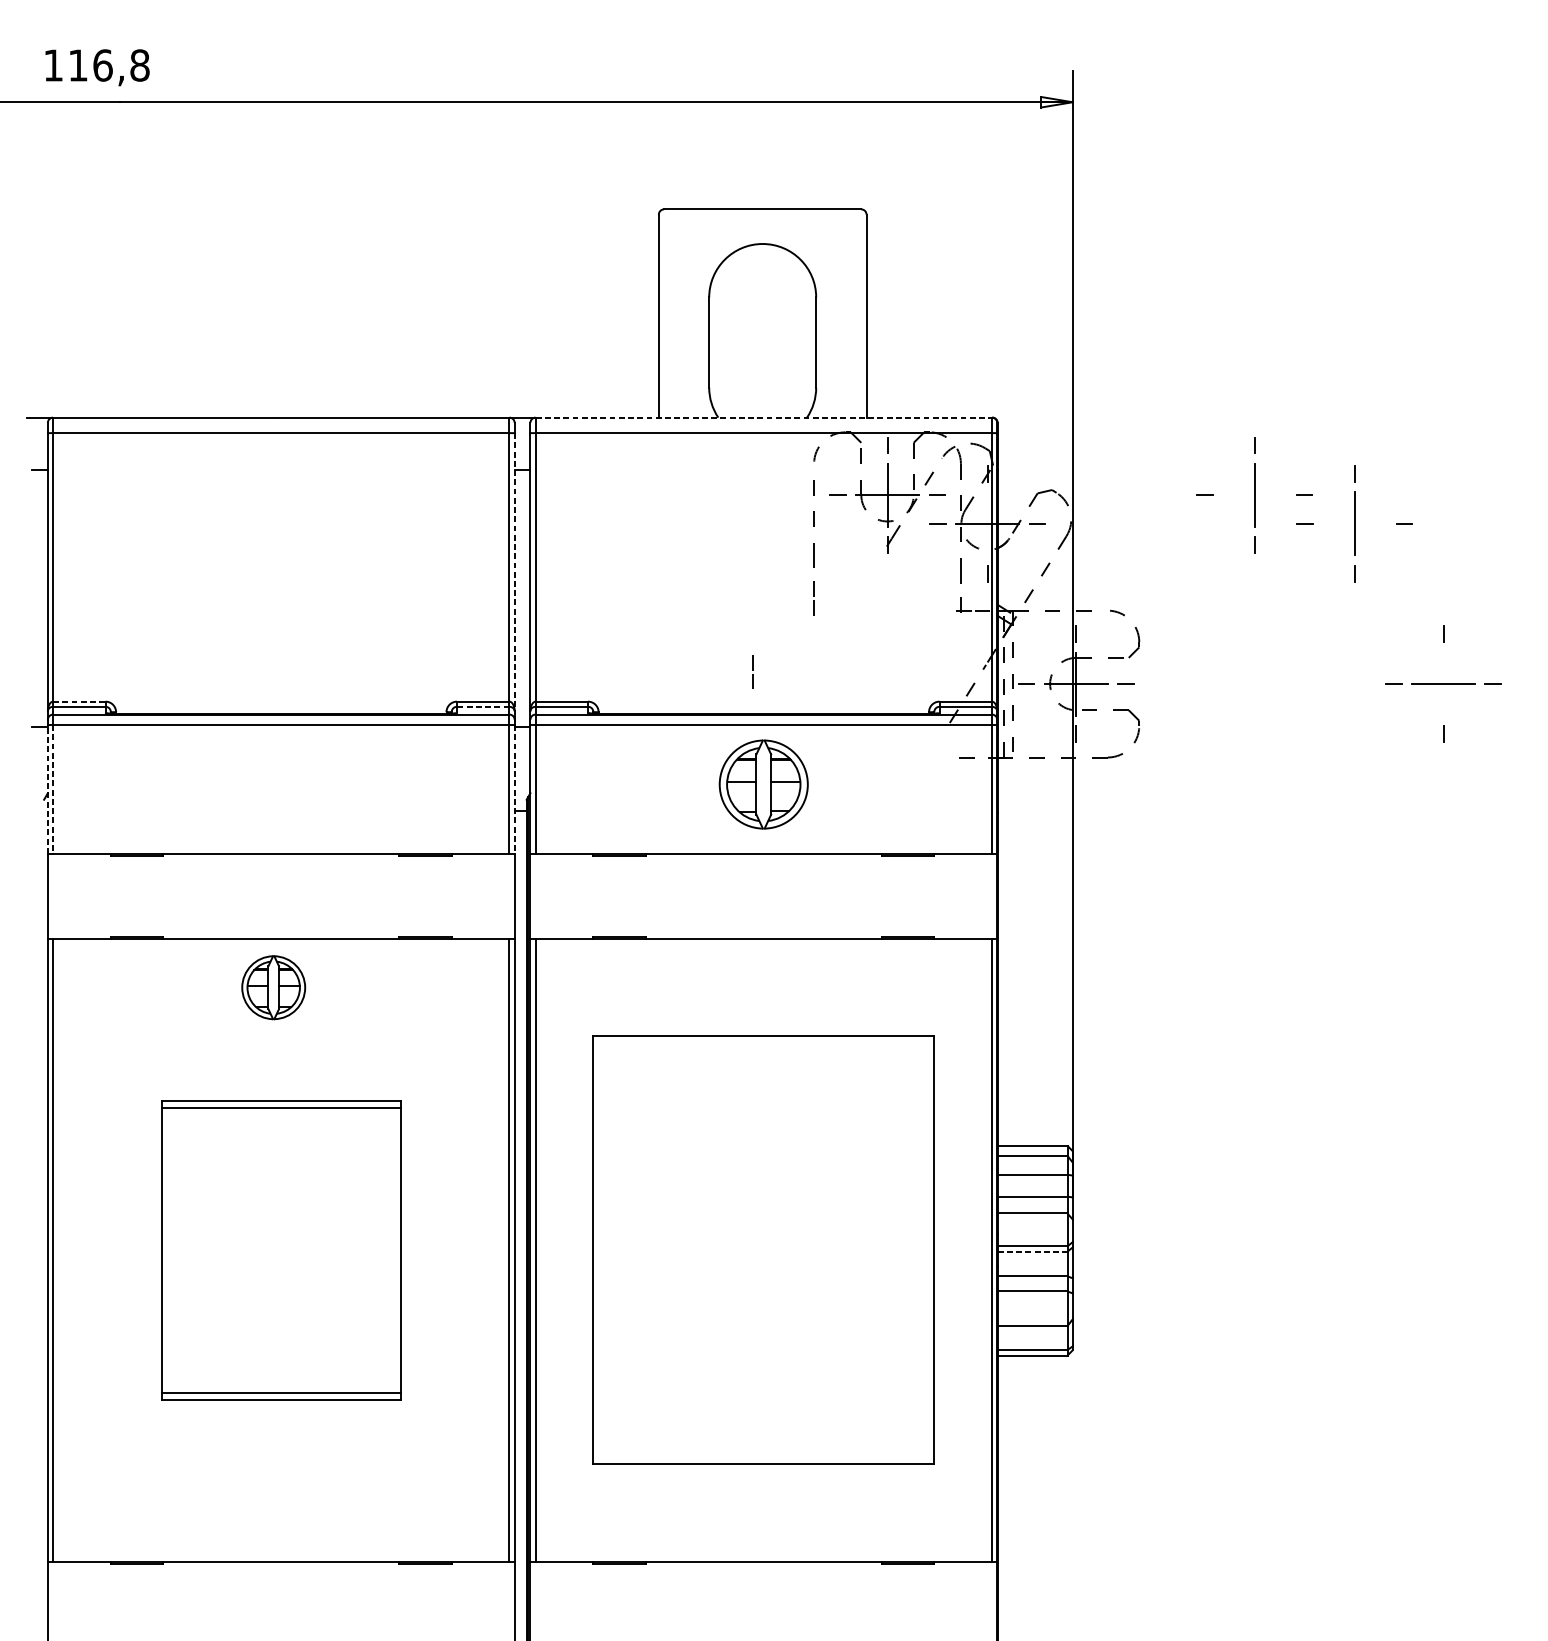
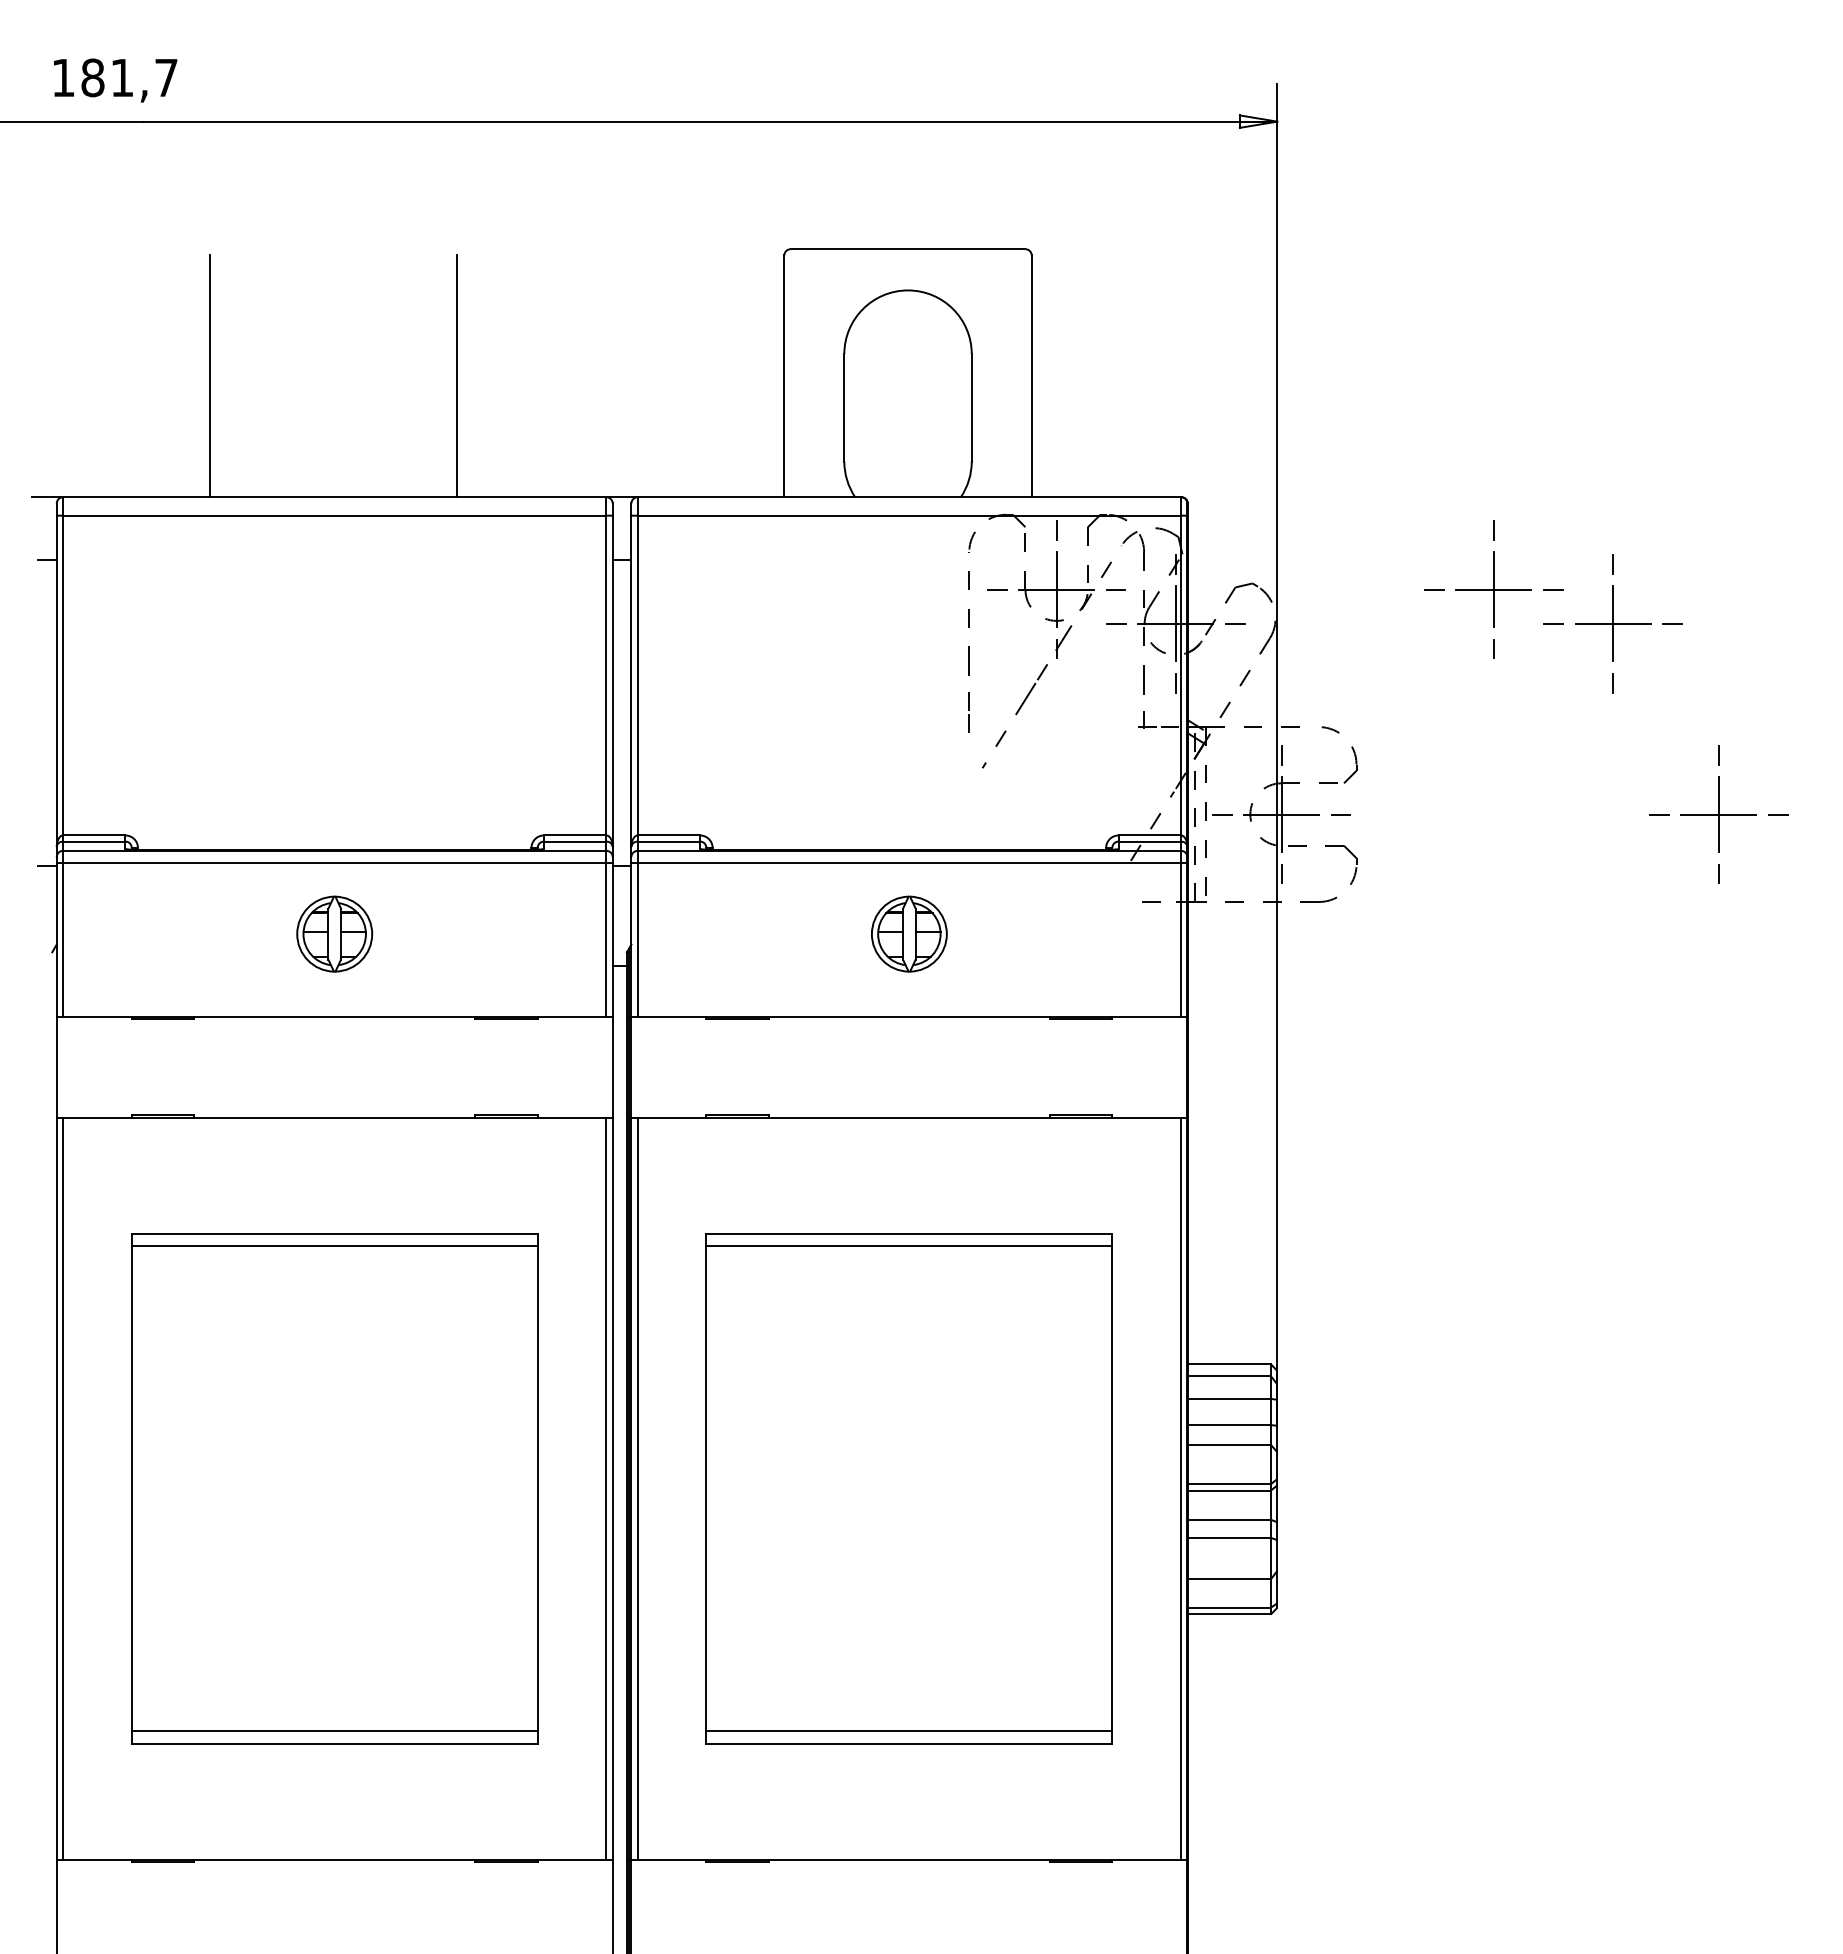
text: (108, 65) -> (129, 77), 116,8 -> 181,7
line: (176, 316) -> (209, 376), added
line: (384, 316) -> (457, 376), added
line: (763, 417) -> (909, 497), dashed -> solid
line: (1254, 495) -> (1493, 589), added
line: (987, 523) -> (1175, 623), added
line: (1354, 523) -> (1612, 623), added
line: (514, 572) -> (612, 681), dashed -> solid
part: (852, 601) -> (1014, 716), added
line: (752, 670) -> (895, 798), removed
line: (1443, 684) -> (1718, 814), added
line: (79, 701) -> (94, 835), dashed -> solid
line: (482, 706) -> (574, 841), dashed -> solid
part: (763, 783) -> (909, 933), size x0.71
line: (47, 789) -> (56, 939), dashed -> solid
line: (53, 789) -> (63, 939), dashed -> solid
line: (514, 789) -> (612, 939), dashed -> solid
part: (273, 987) -> (334, 933), moved
line: (763, 1046) -> (909, 1246), added
part: (281, 1250) -> (334, 1488), size x1.43
line: (1032, 1251) -> (1229, 1490), dashed -> solid
line: (763, 1454) -> (909, 1731), added

